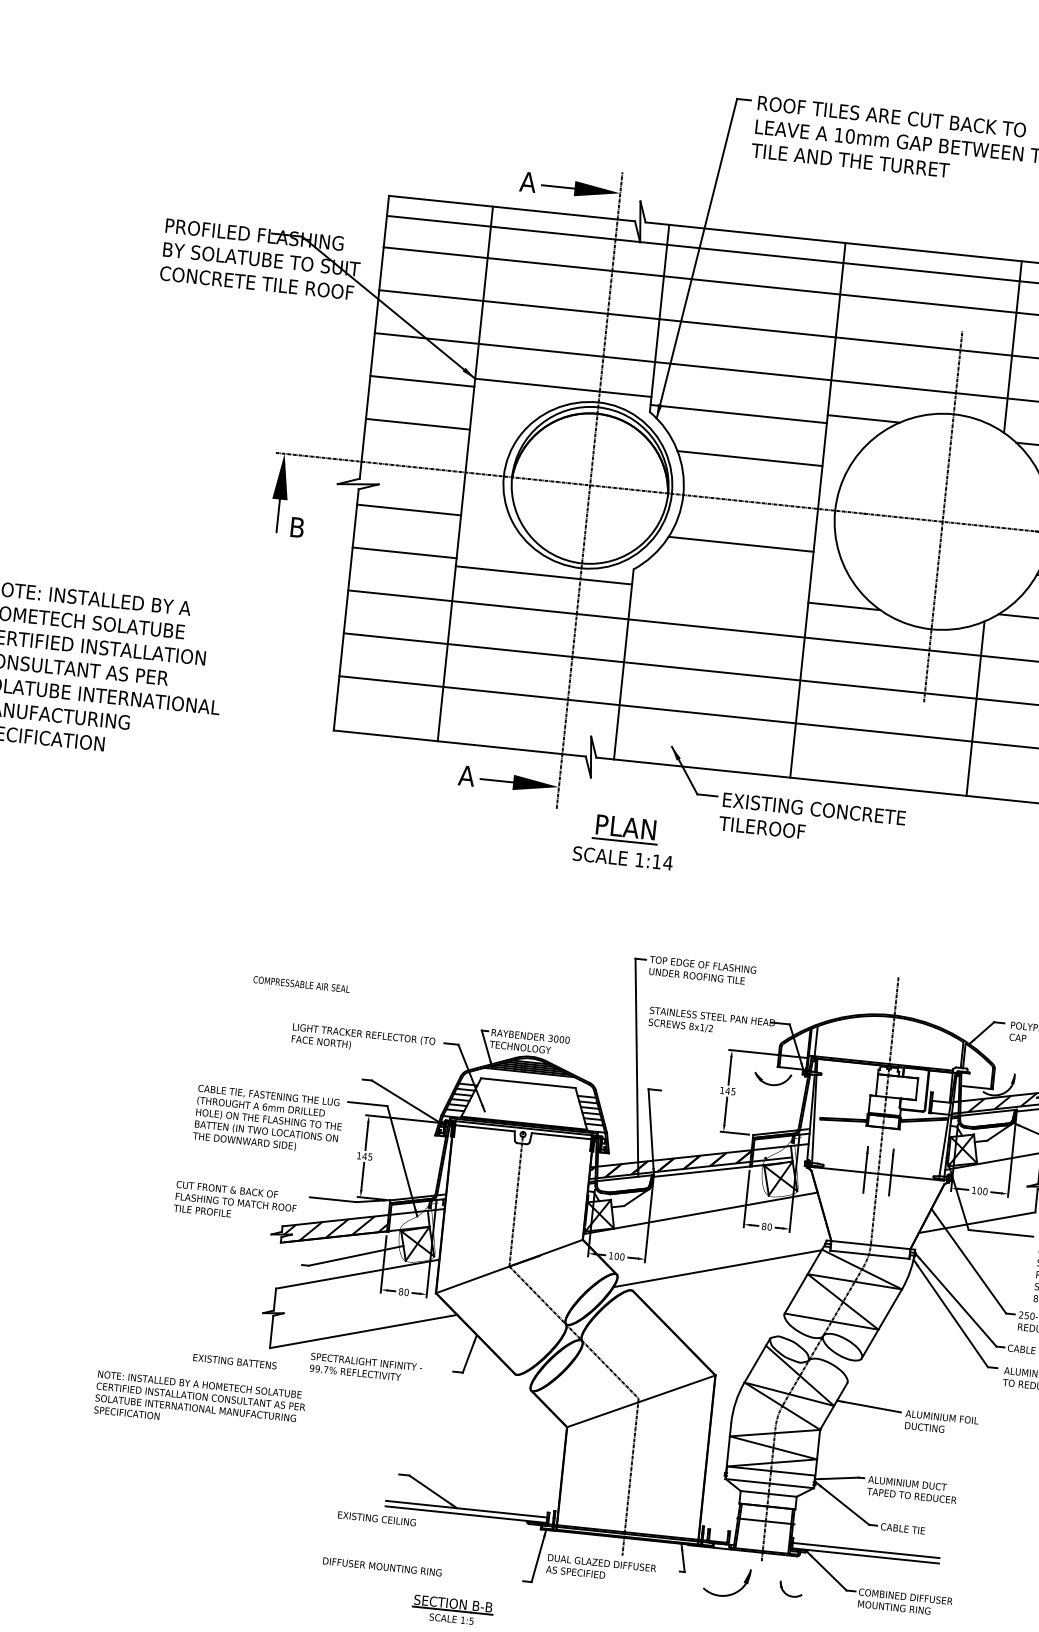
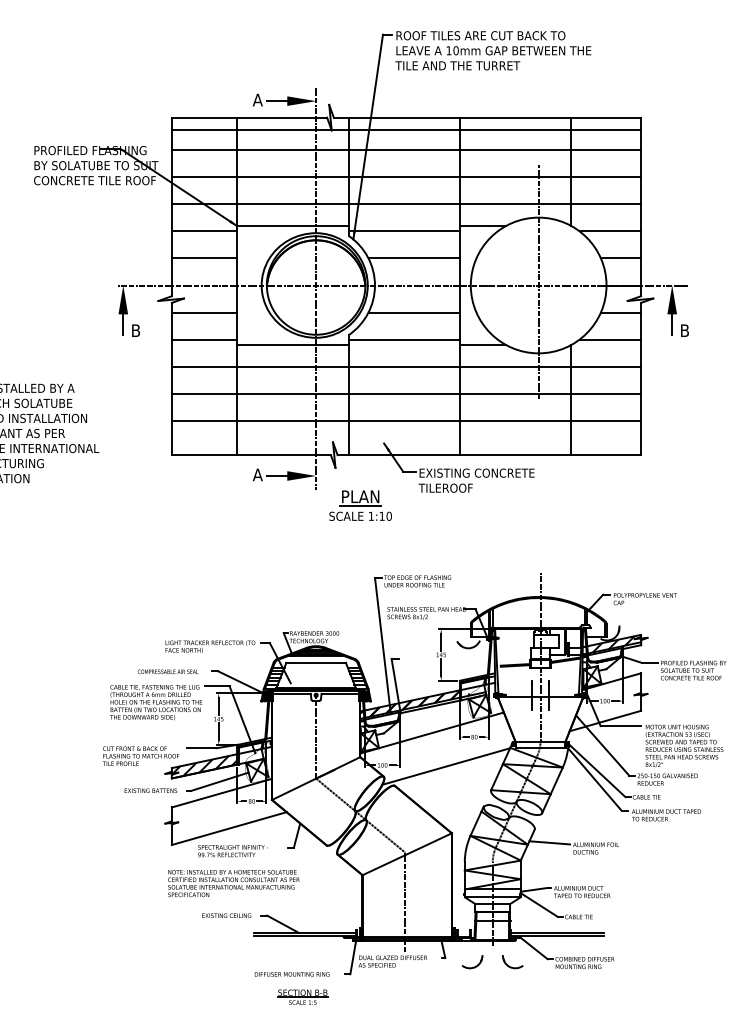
line: (721, 585) -> (404, 339), added
text: (668, 861) -> (389, 515), 1:14 -> 1:10
text: (300, 983) -> (167, 671), moved
text: (234, 1361) -> (150, 790), moved
text: (199, 1402) -> (233, 883), moved
text: (376, 1518) -> (226, 915), moved
text: (381, 1566) -> (291, 974), moved
part: (727, 1583) -> (472, 962), size x0.71
part: (790, 1590) -> (512, 962), size x1.43

